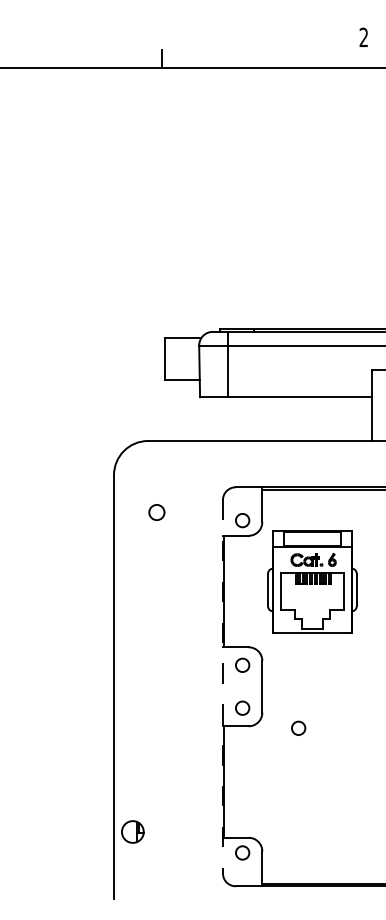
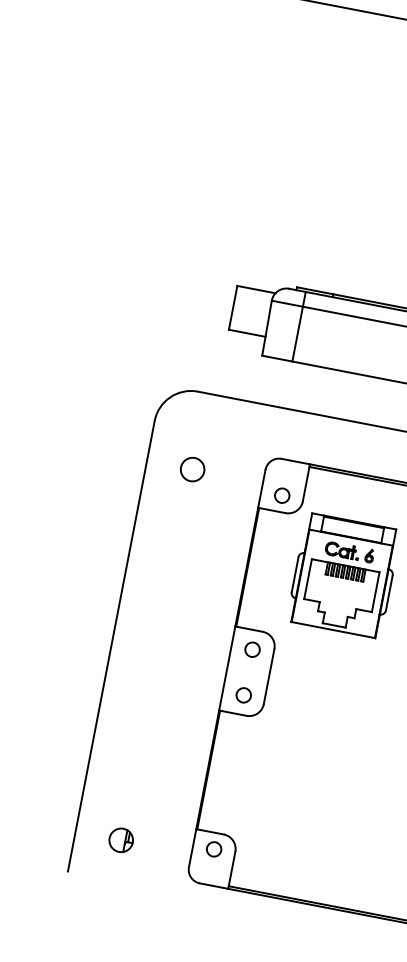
circle: (156, 512) -> (192, 469), size x1.43
line: (222, 686) -> (226, 668), dashed -> solid
circle: (298, 727) -> (299, 727), removed
part: (132, 831) -> (120, 839), moved

